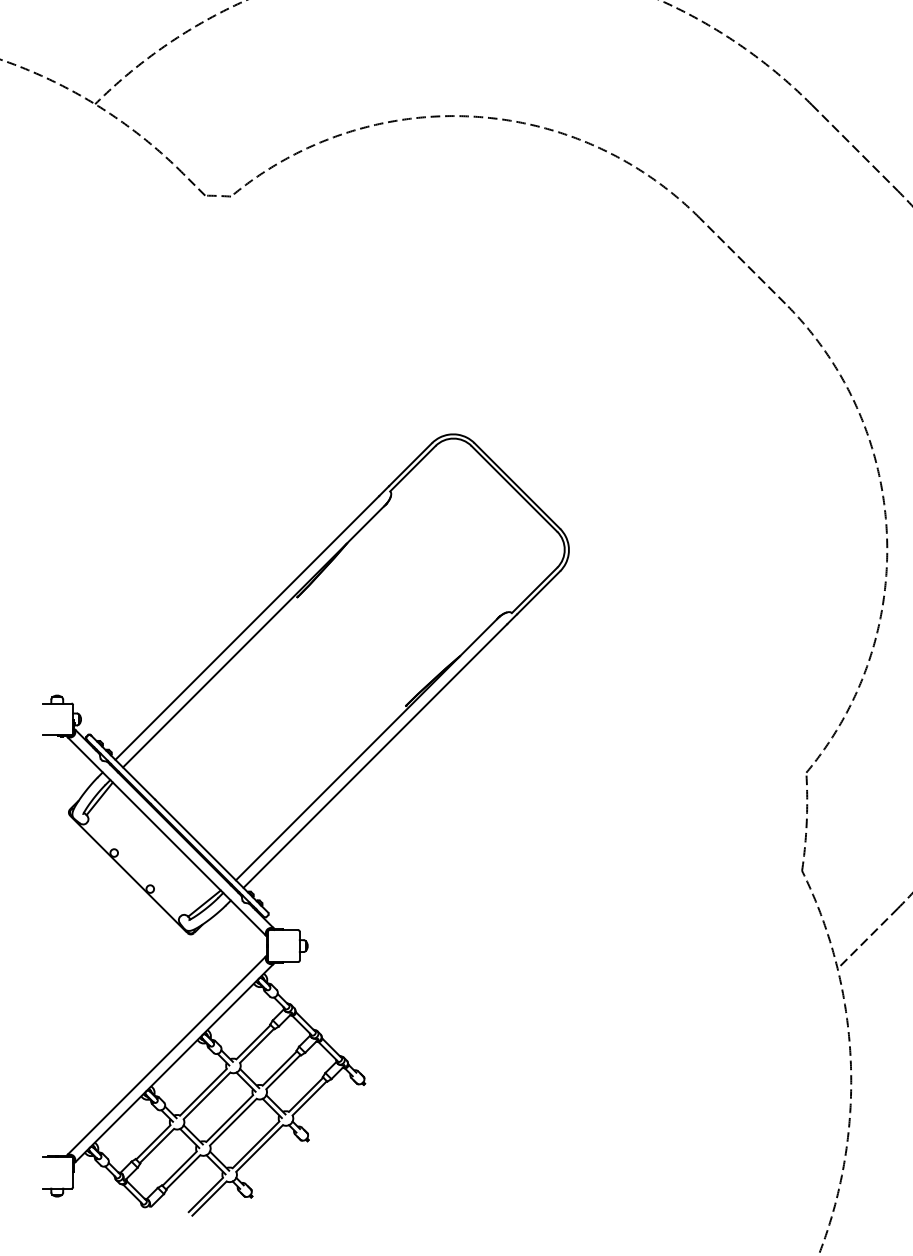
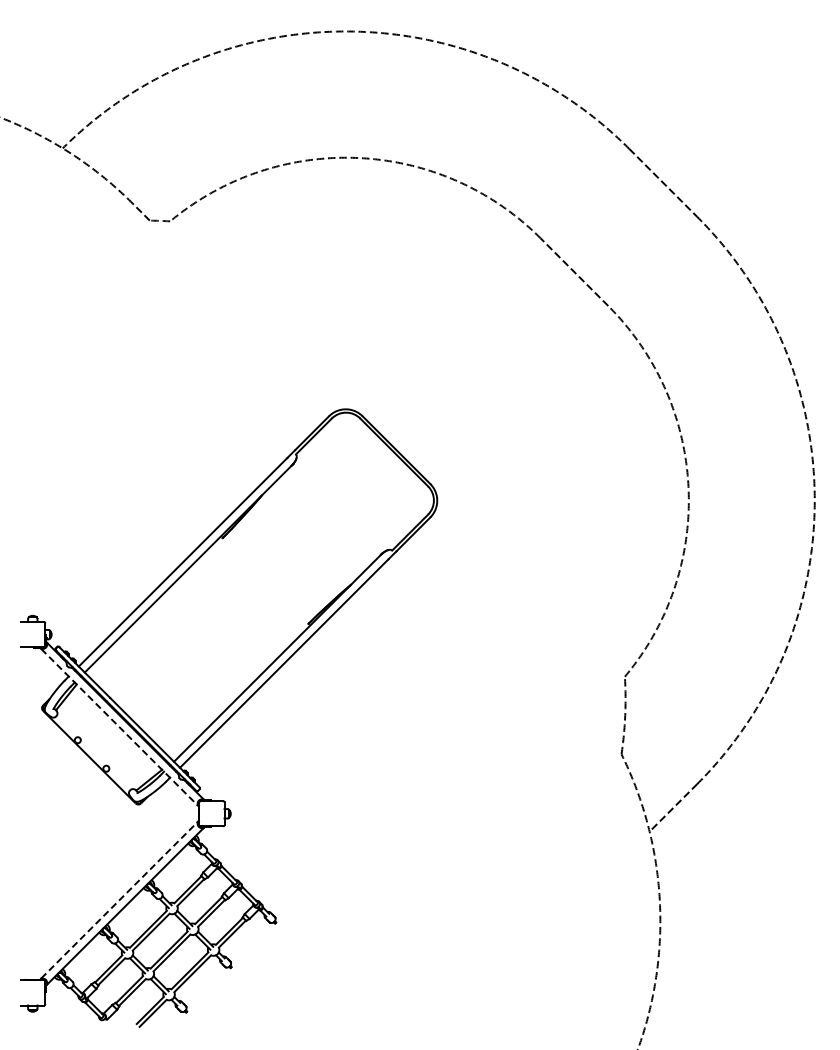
line: (166, 836) -> (119, 727), solid -> dashed
line: (166, 1055) -> (119, 900), solid -> dashed

